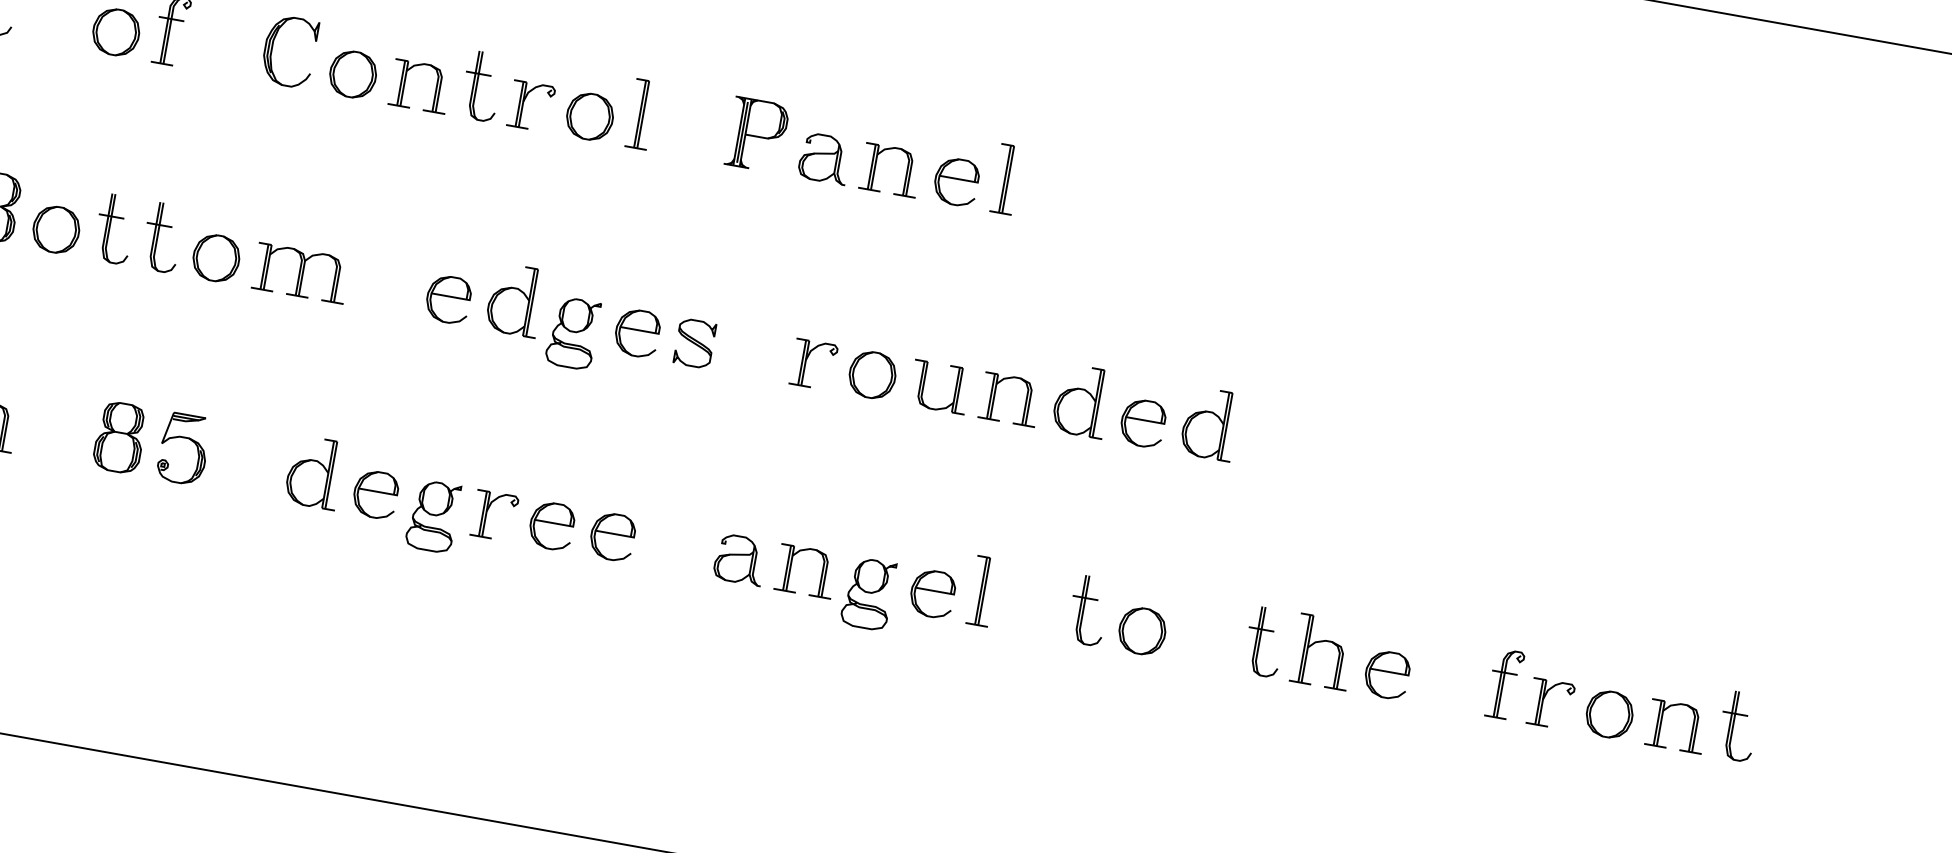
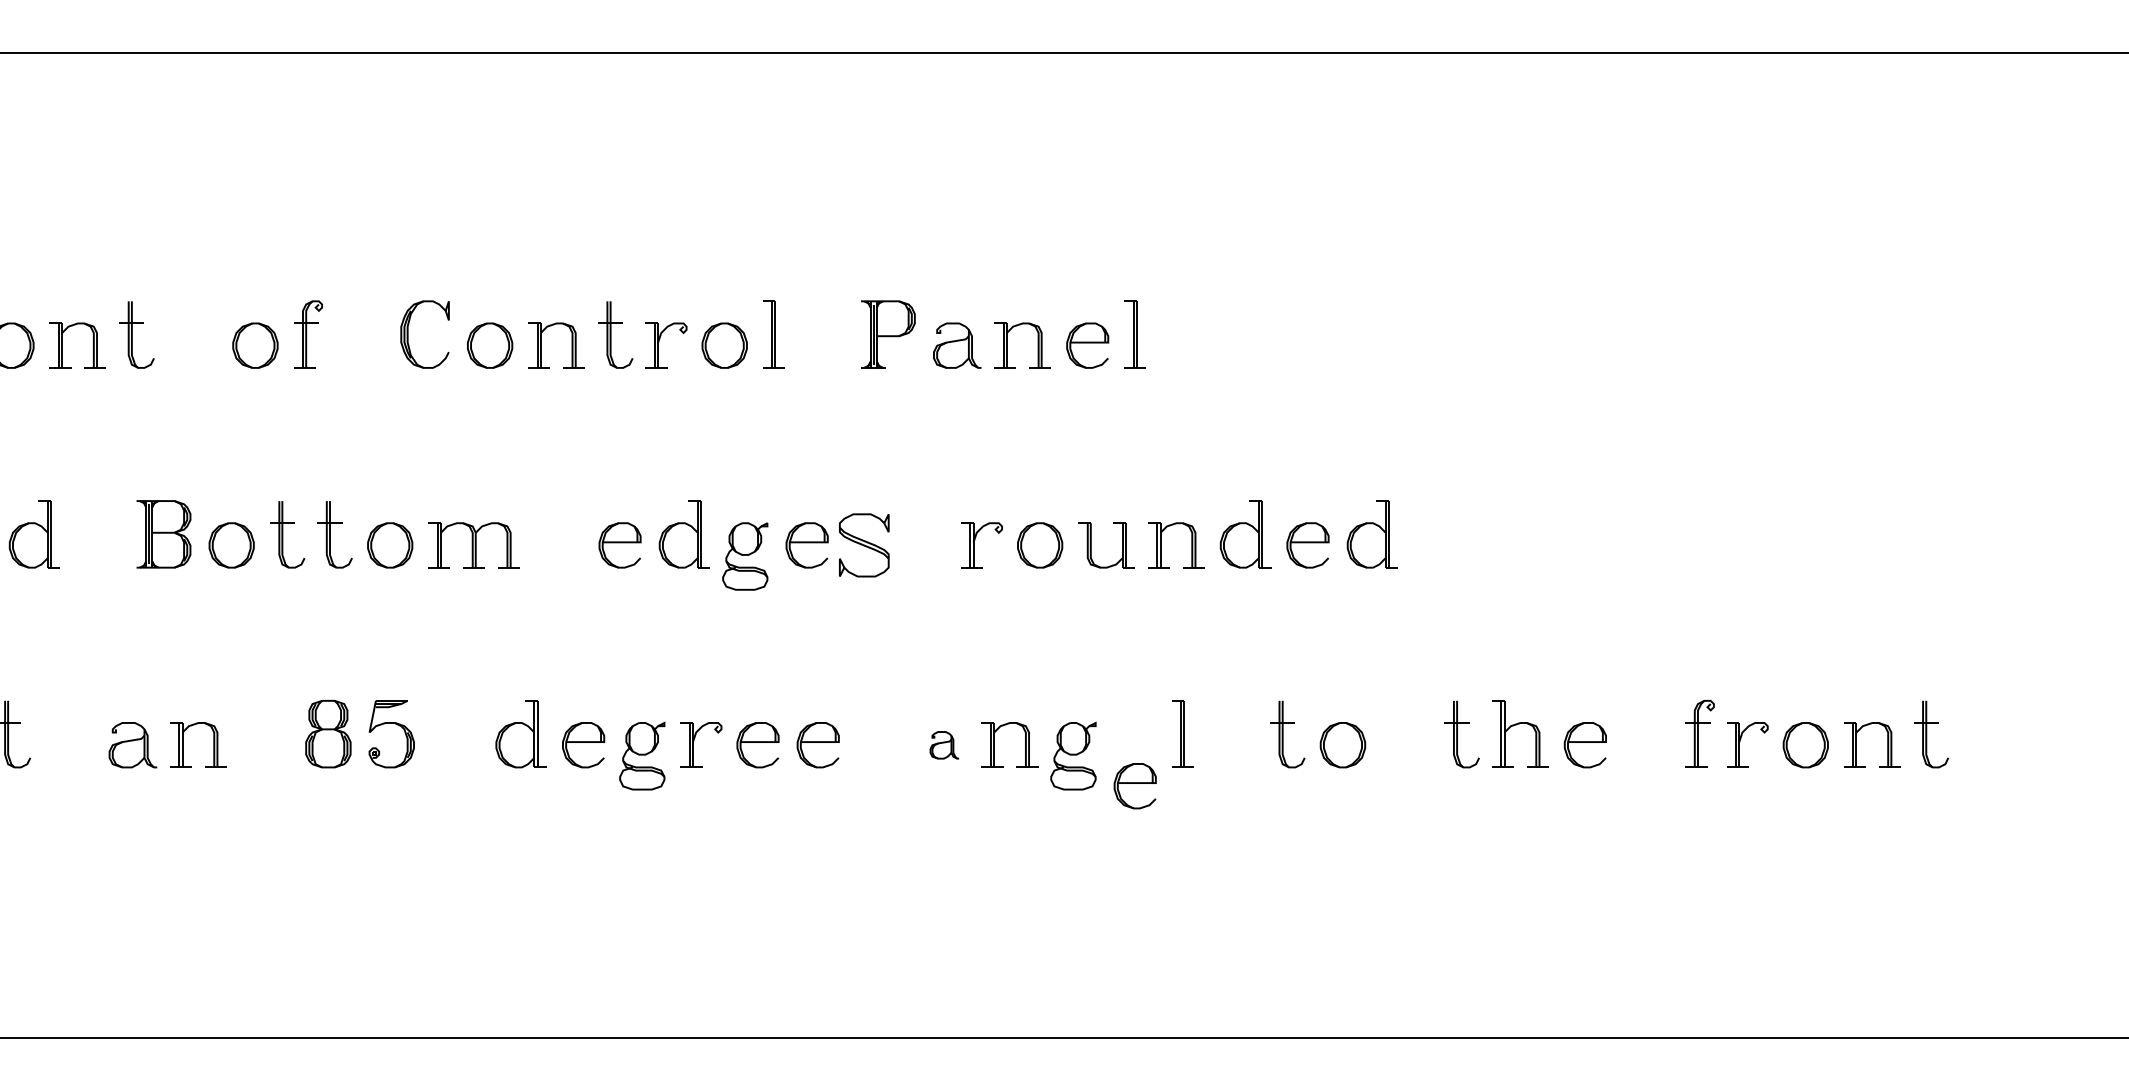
part: (694, 343) -> (863, 545), size x1.4
part: (740, 559) -> (944, 745), size x0.6
part: (931, 594) -> (1134, 786), moved

